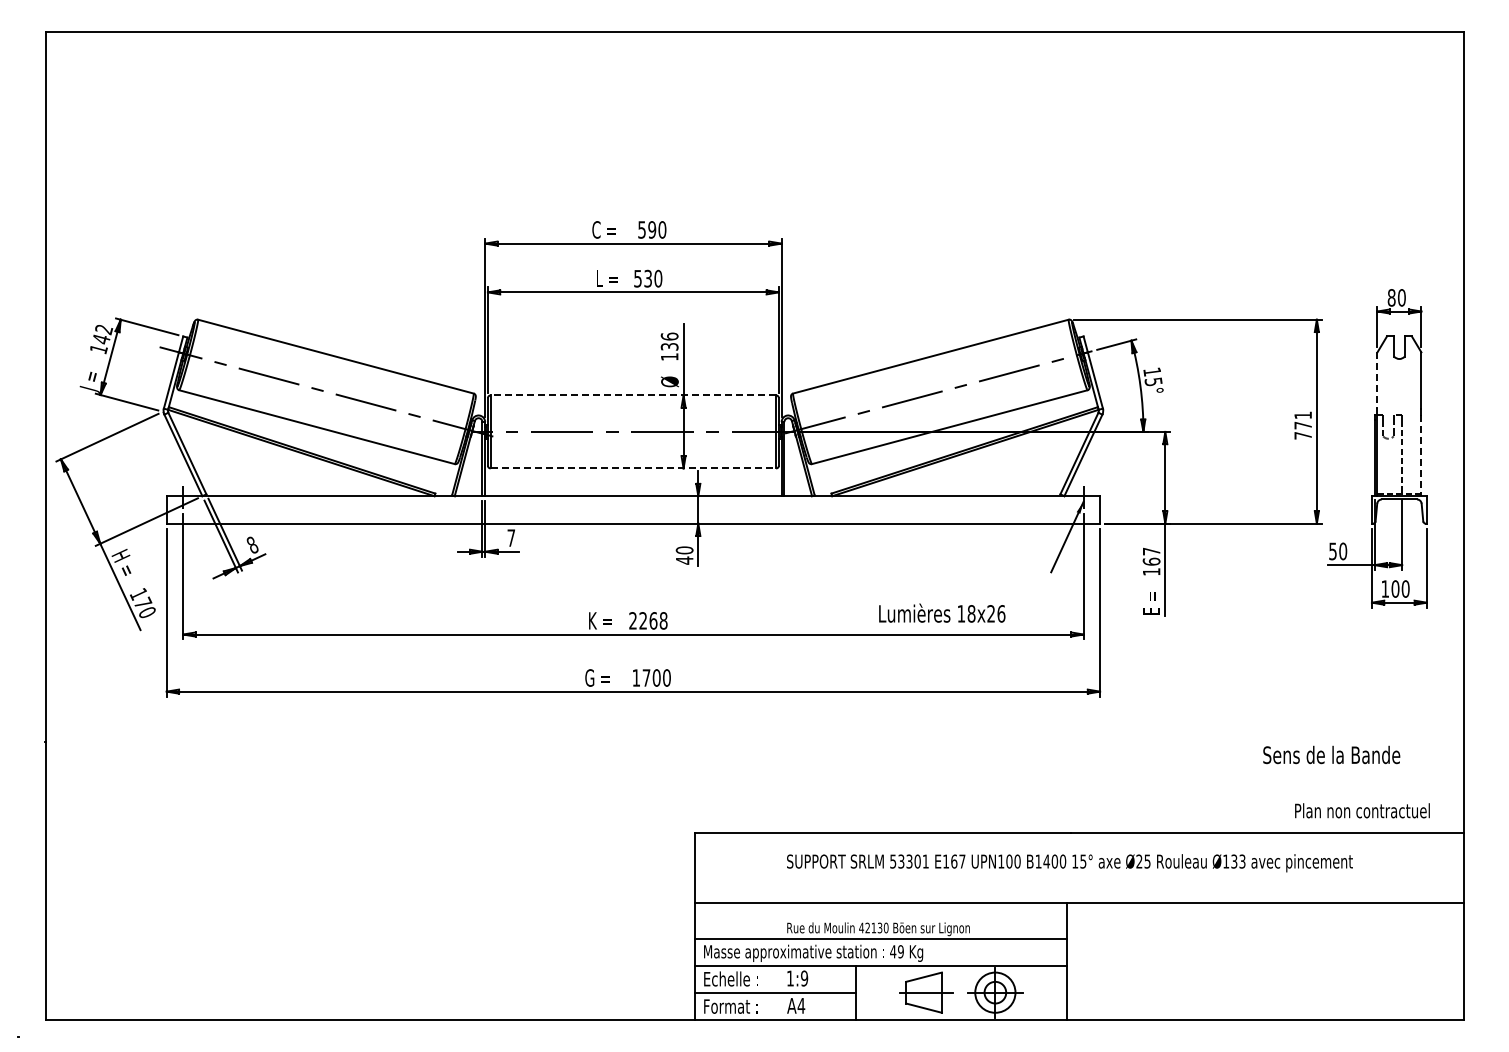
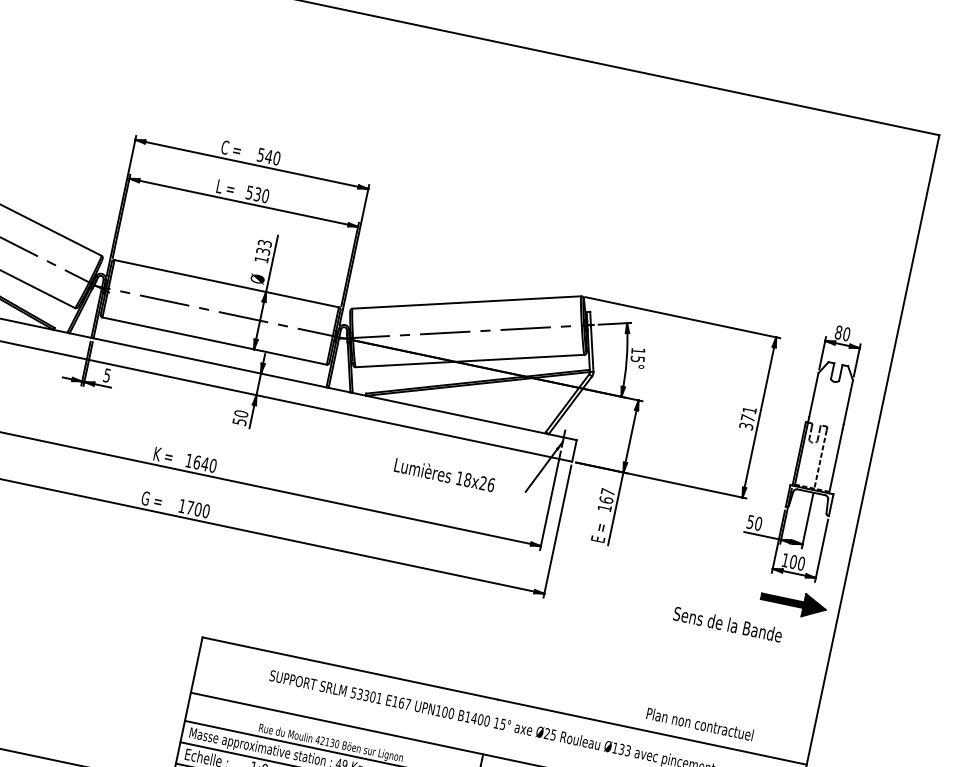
text: (652, 229) -> (269, 156), 590 -> 540
text: (669, 336) -> (264, 243), 136 -> 133
line: (1377, 381) -> (813, 395), dashed -> solid
line: (633, 395) -> (226, 283), dashed -> solid
text: (1303, 435) -> (746, 426), 771 -> 371
line: (1421, 455) -> (836, 461), dashed -> solid
line: (633, 468) -> (214, 341), dashed -> solid
text: (510, 537) -> (106, 374), 7 -> 5
text: (684, 560) -> (239, 421), 40 -> 50
text: (942, 612) -> (445, 474), moved
text: (648, 620) -> (201, 463), 2268 -> 1640
part: (1405, 638) -> (793, 602), added
text: (1331, 754) -> (727, 624), moved
text: (1362, 810) -> (700, 724), moved

